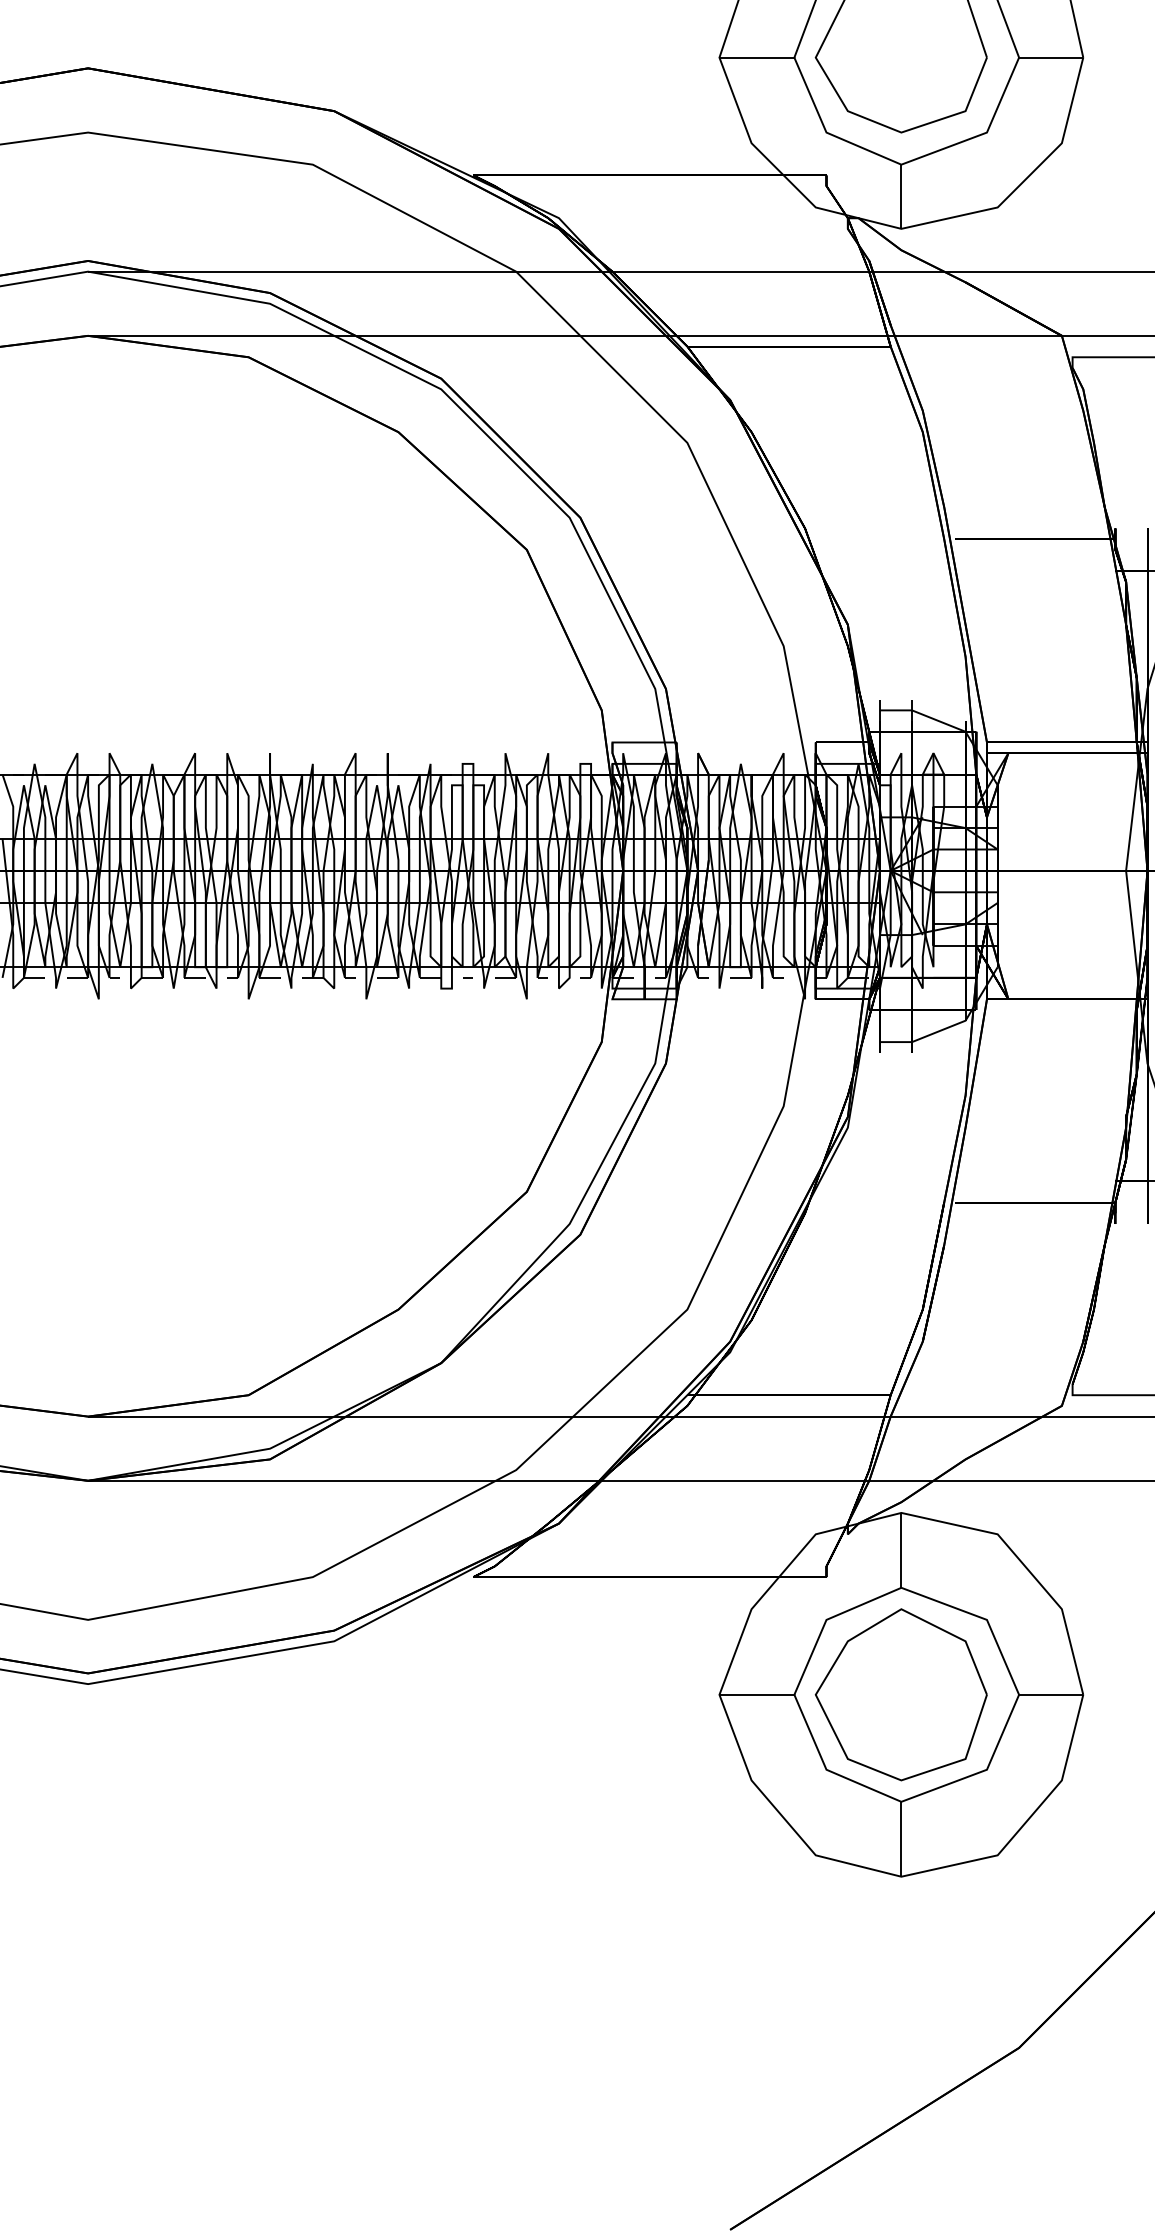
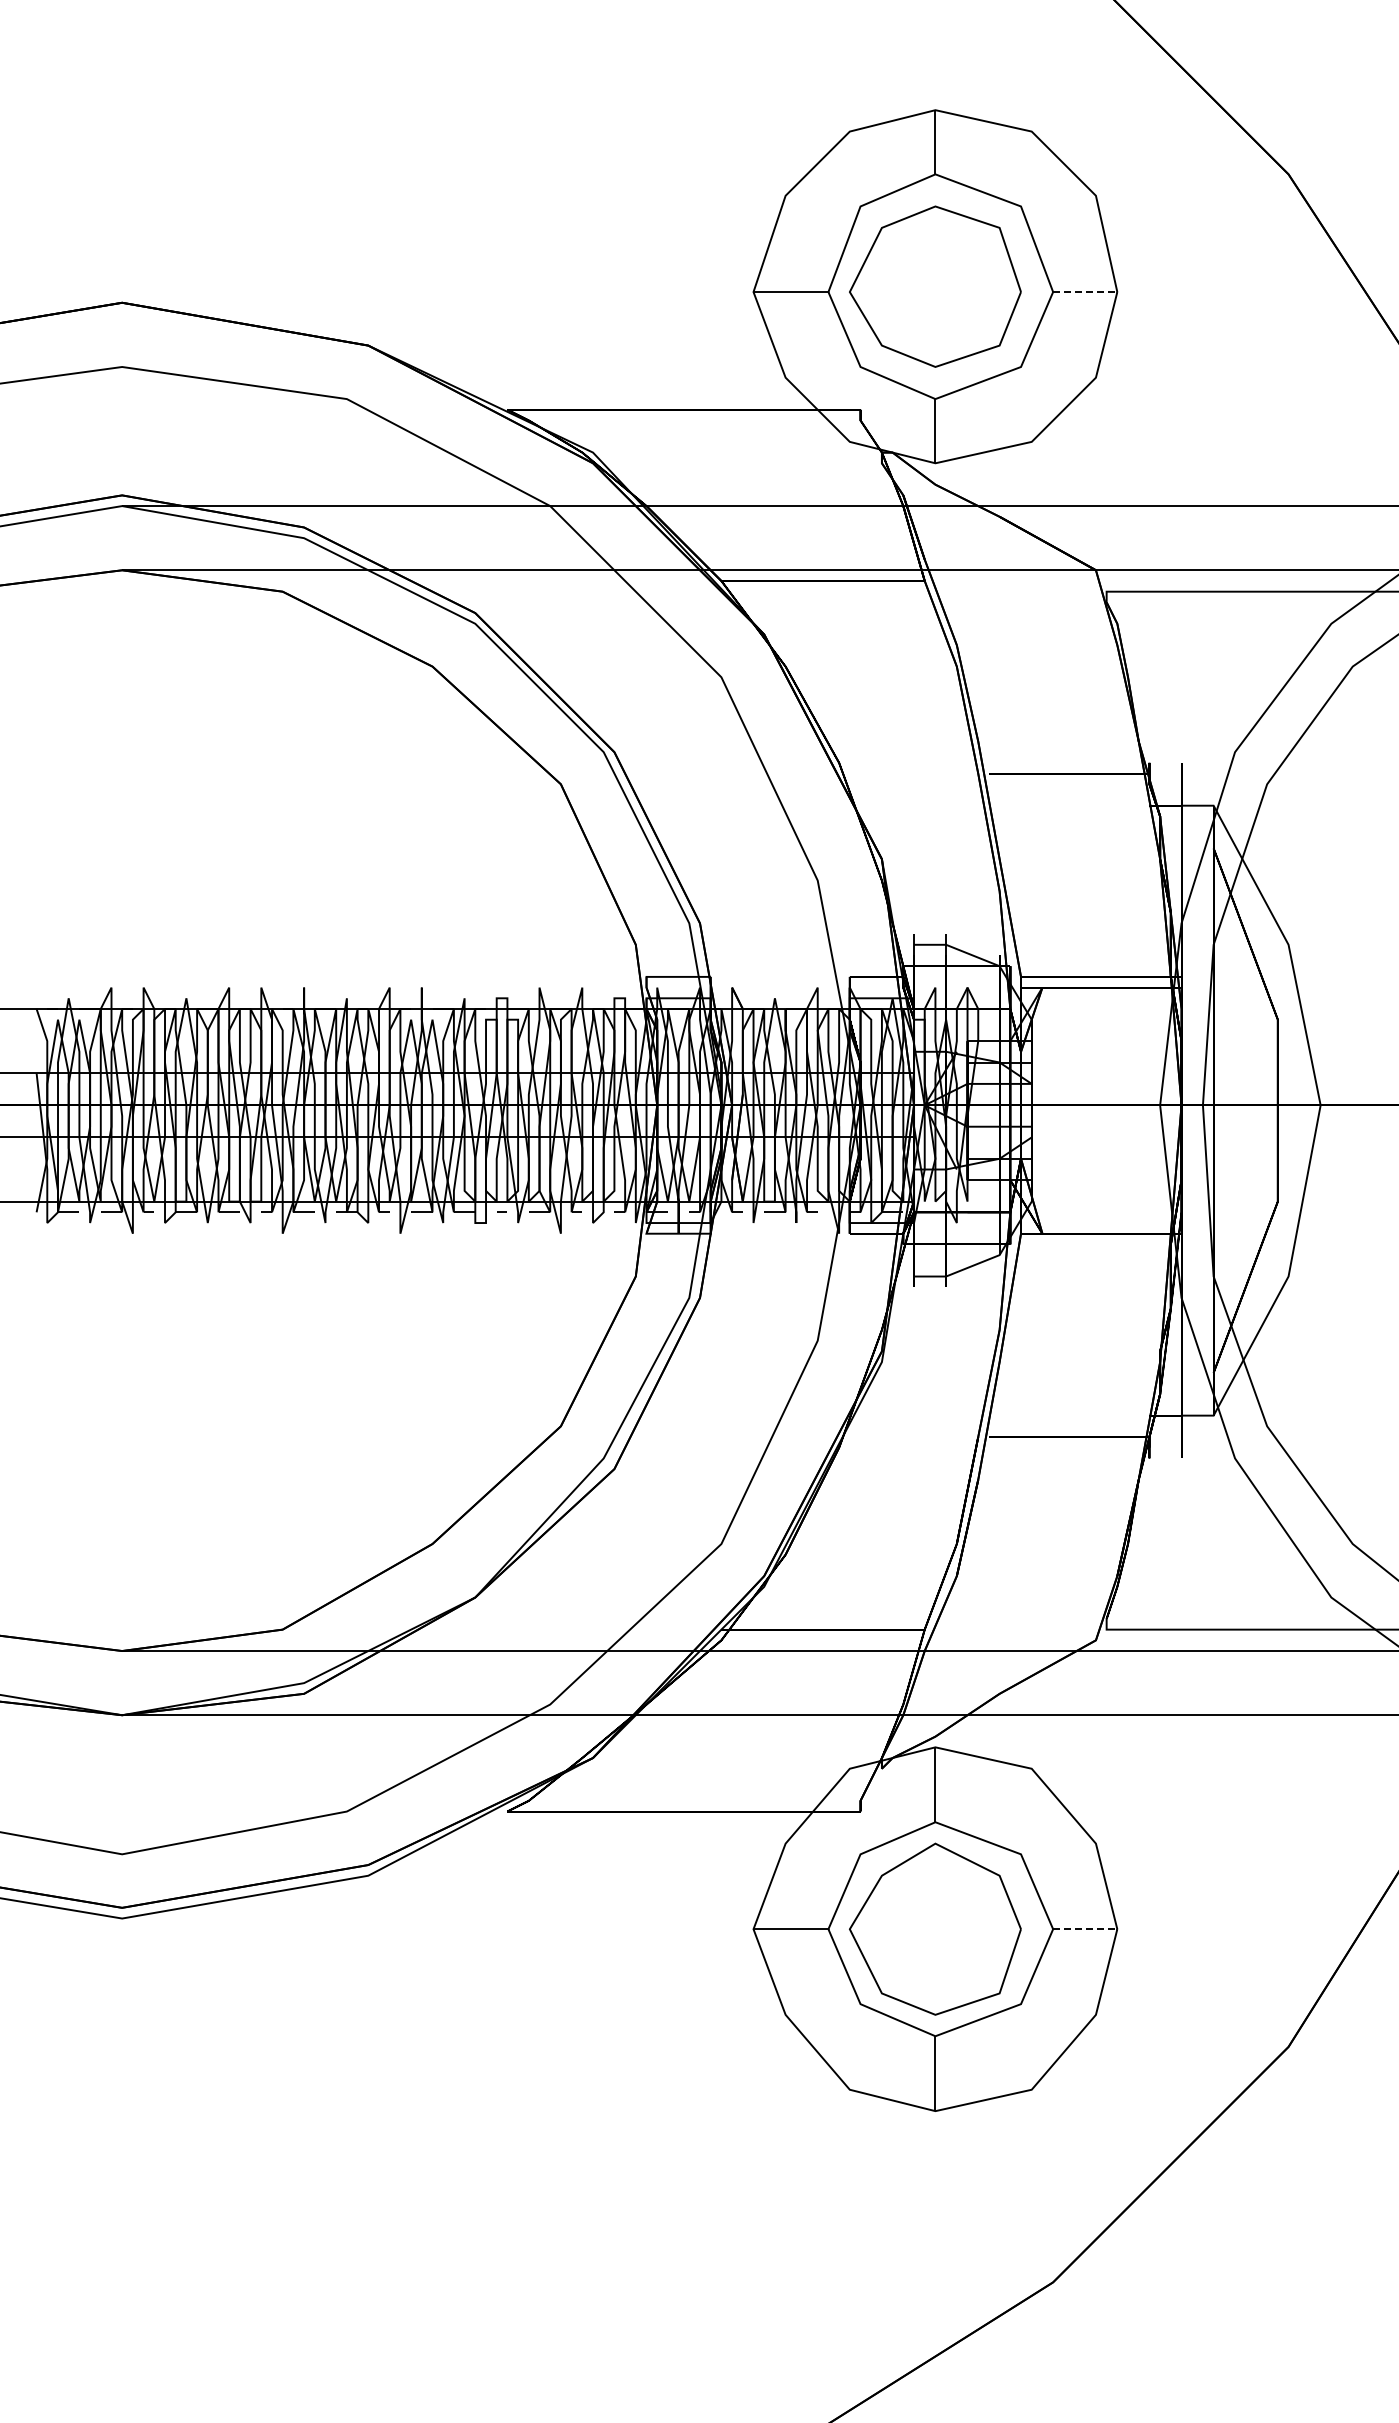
line: (1051, 58) -> (1085, 292), solid -> dashed
line: (1051, 1695) -> (1085, 1929), solid -> dashed

